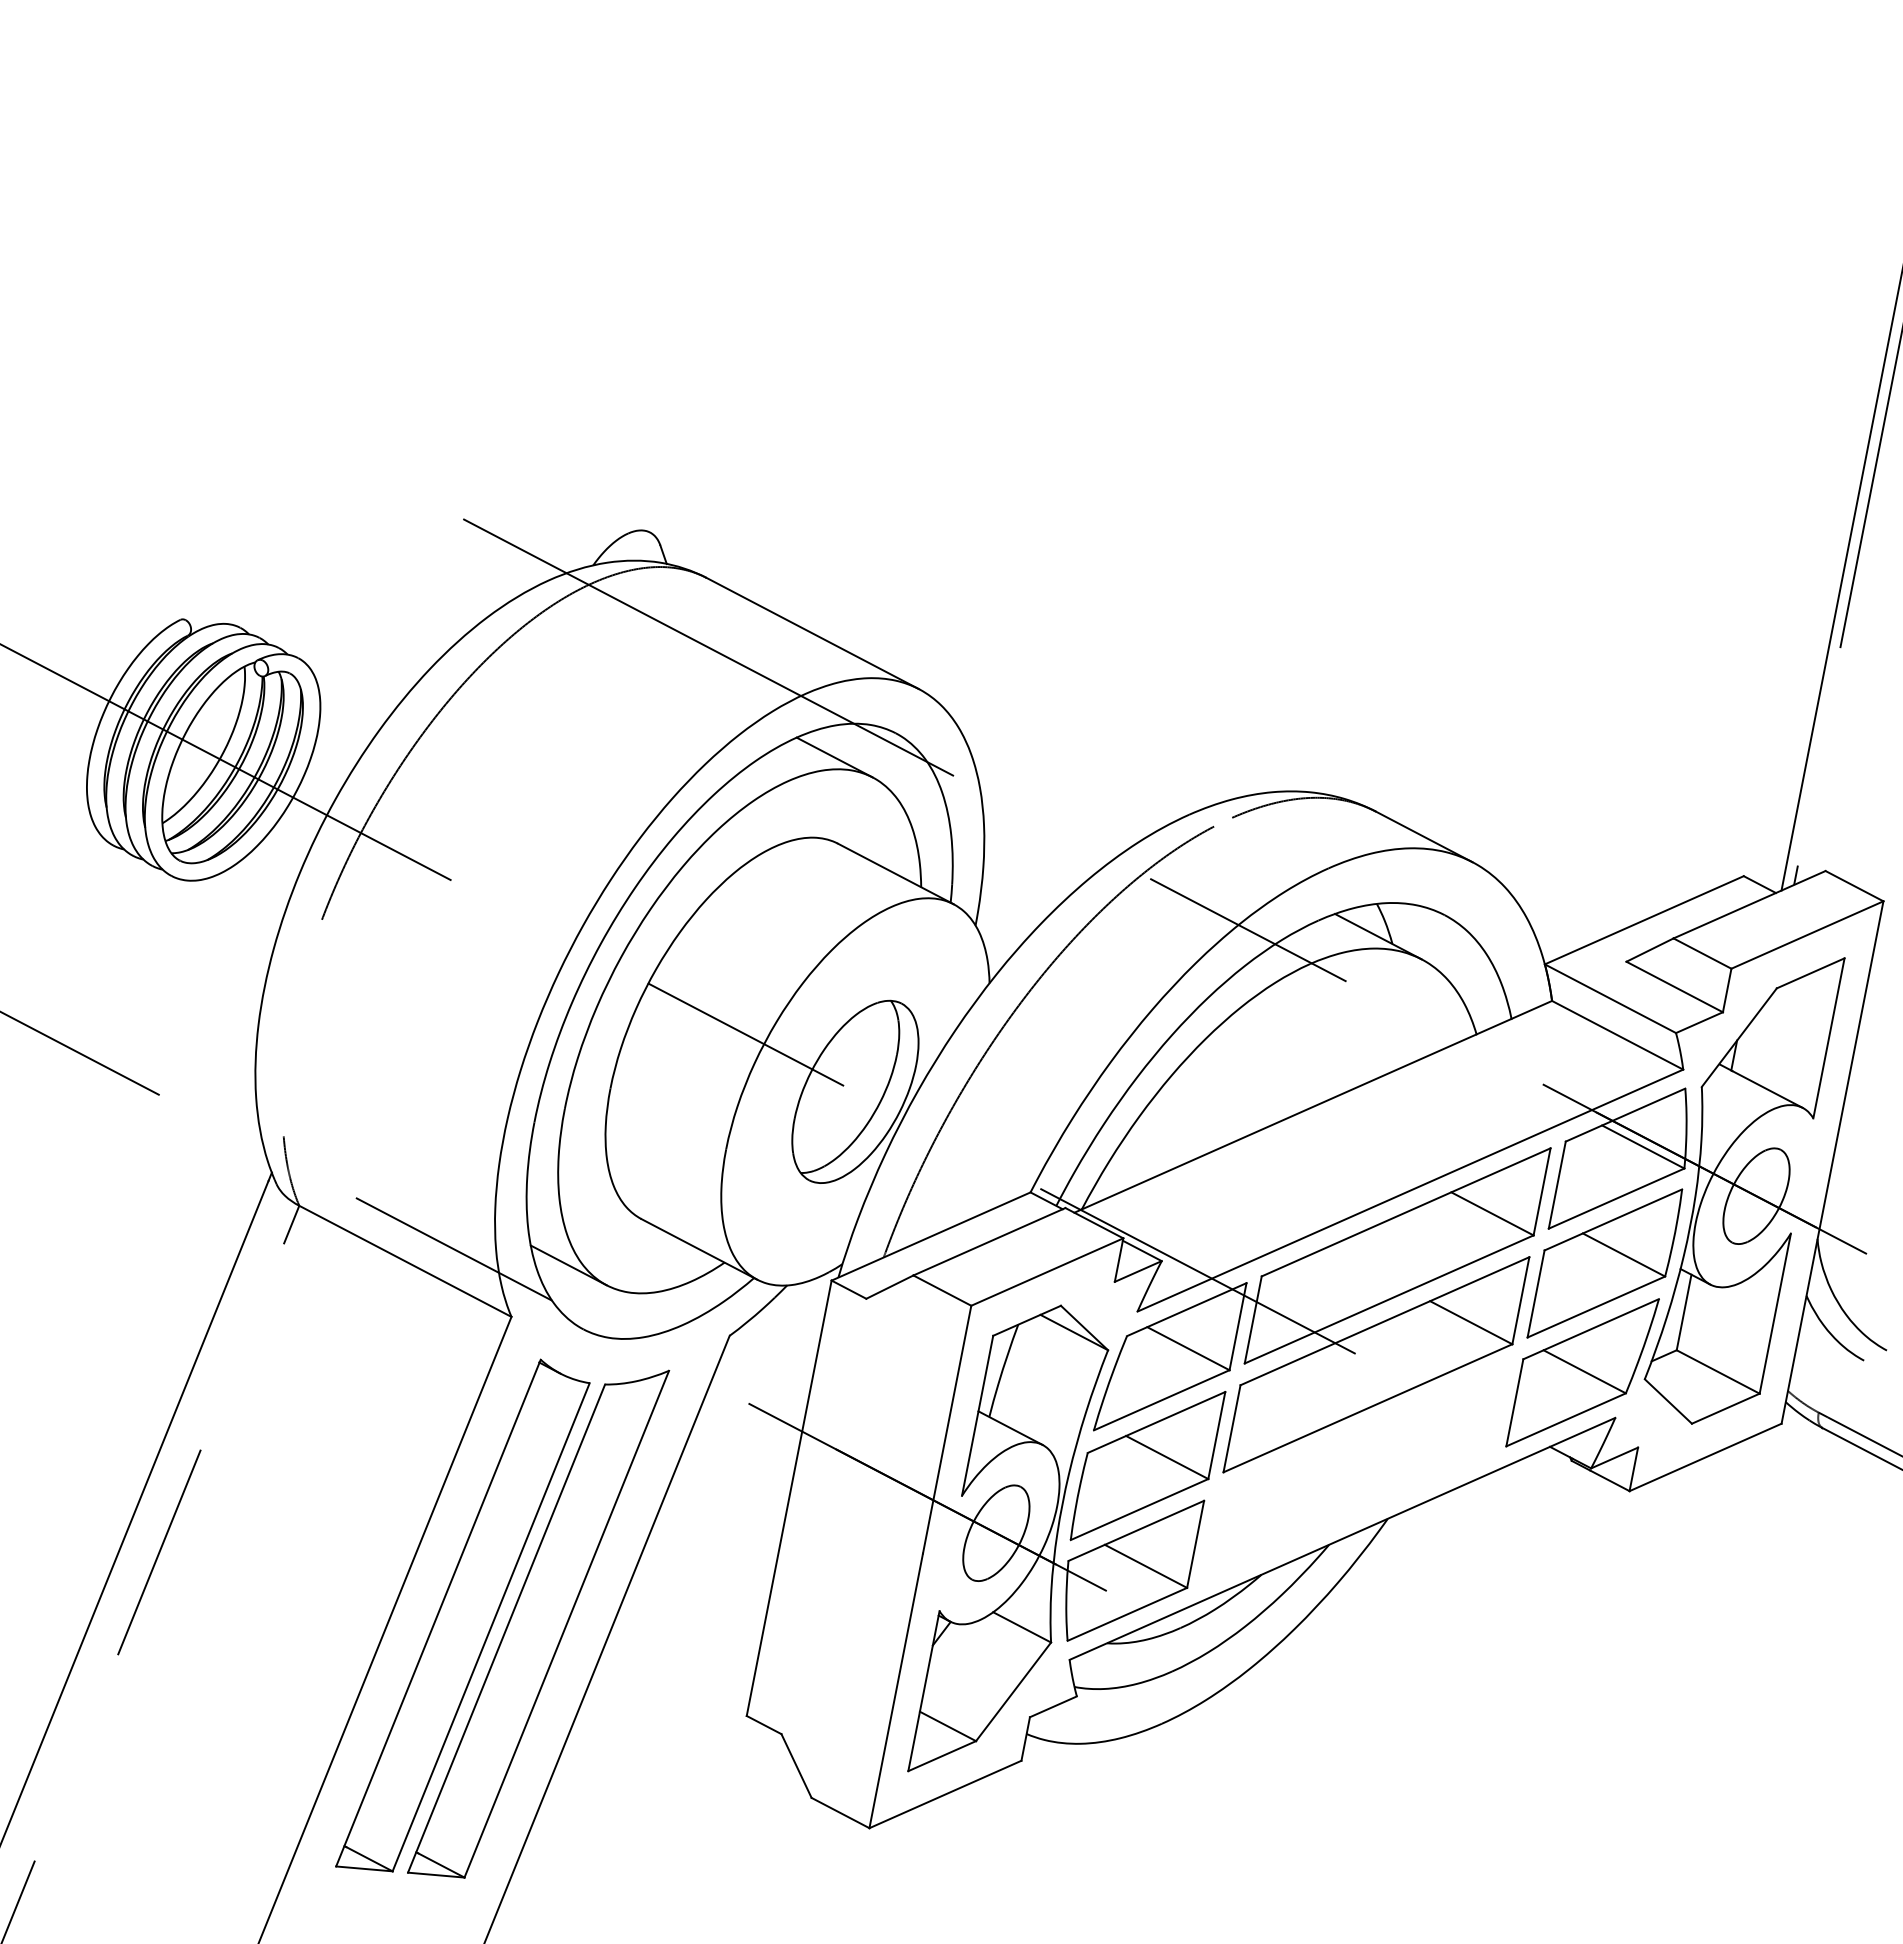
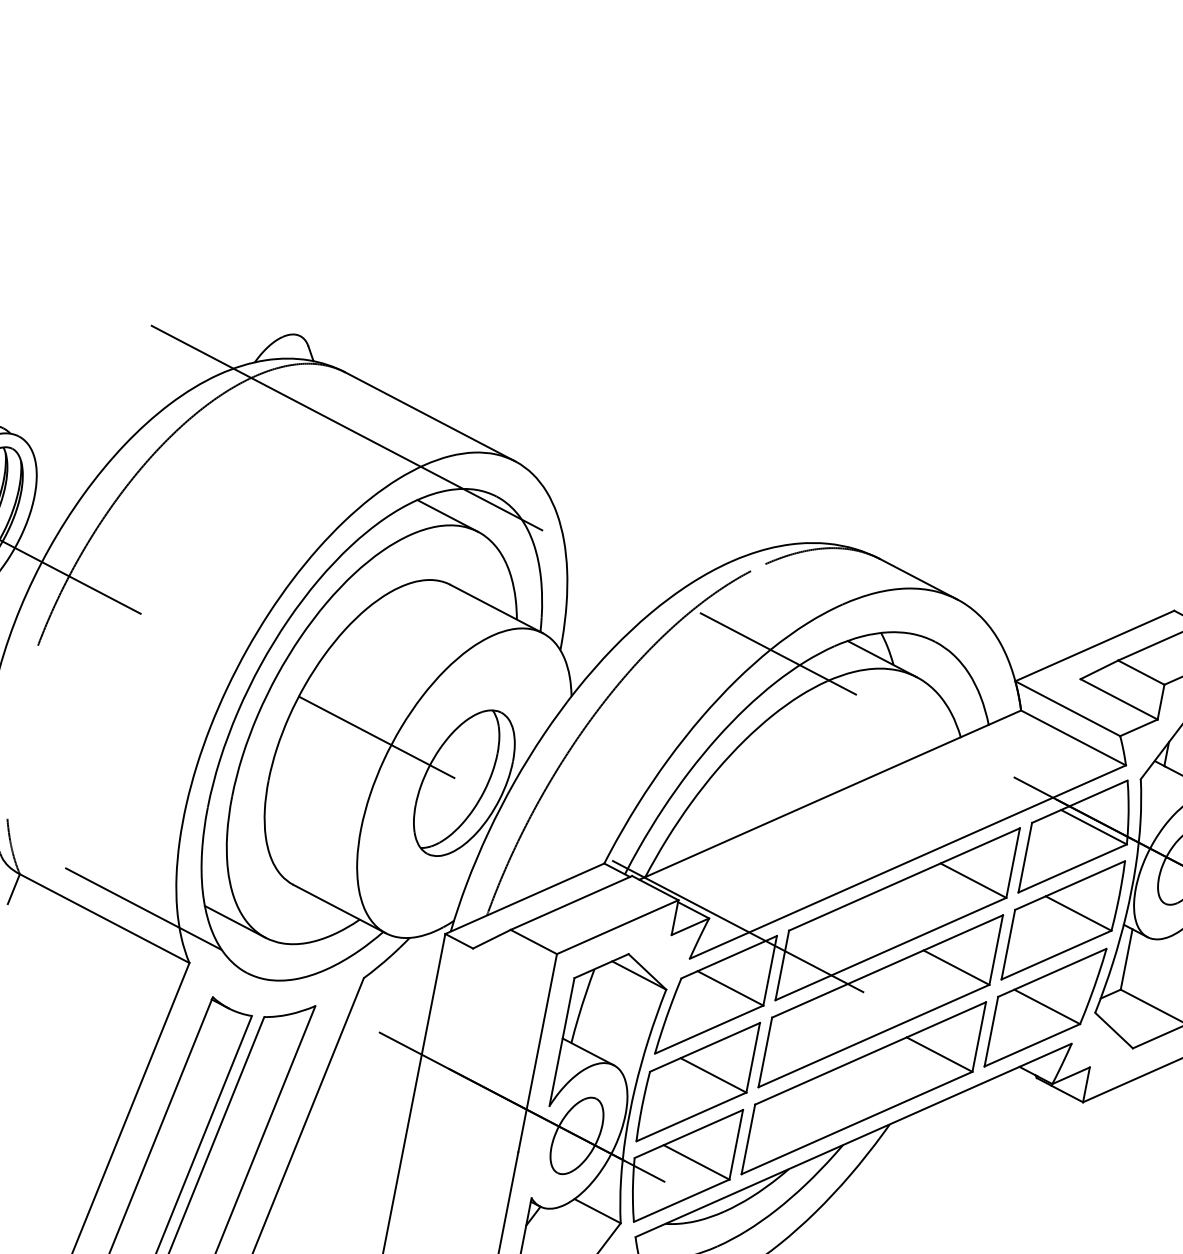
part: (1355, 1473) -> (864, 1088), added

